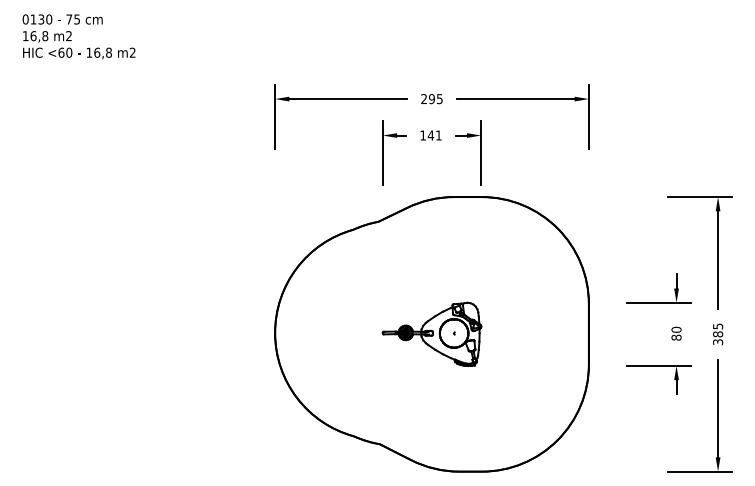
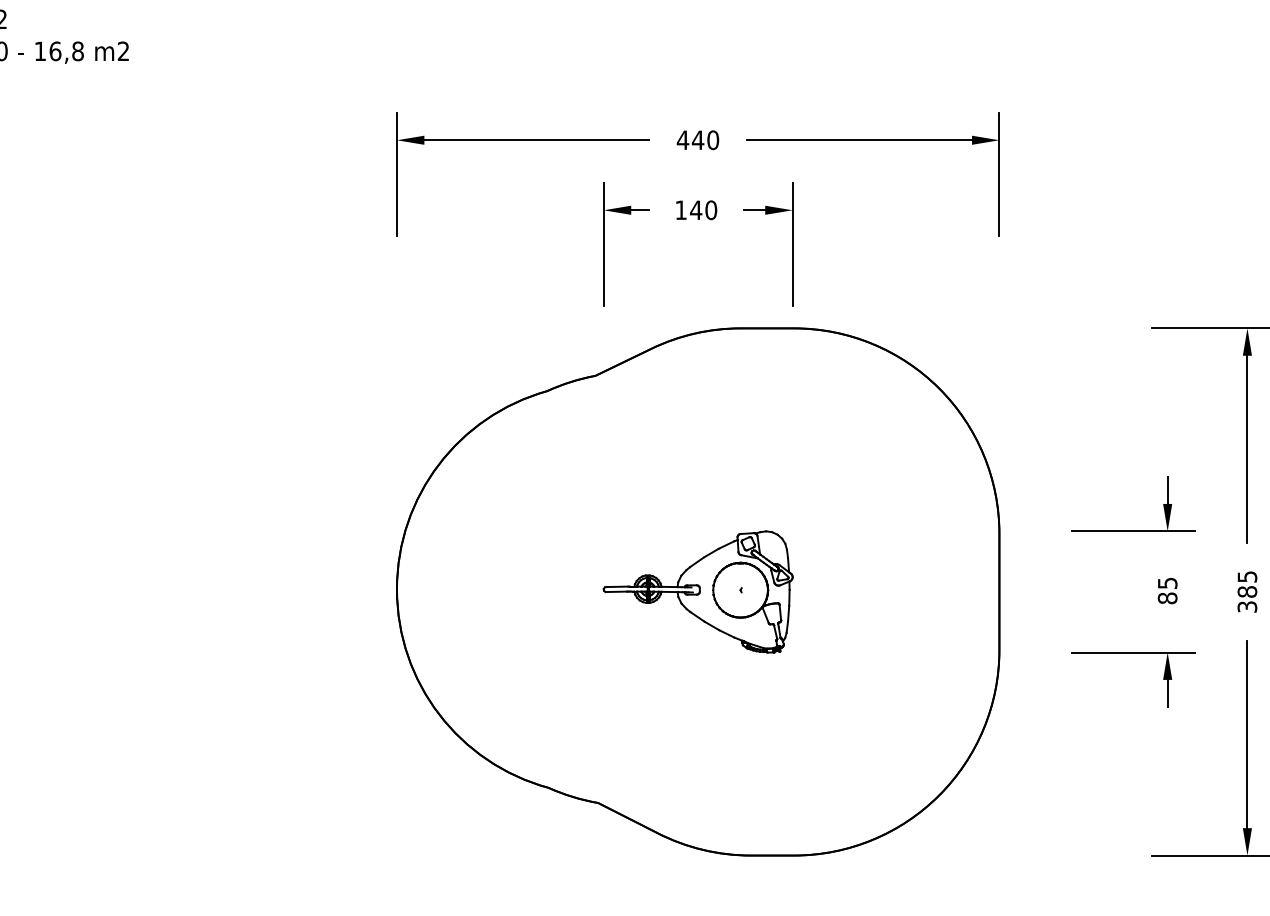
text: (431, 99) -> (697, 141), 295 -> 440
text: (438, 135) -> (710, 210), 141 -> 140
text: (676, 329) -> (1167, 582), 80 -> 85

